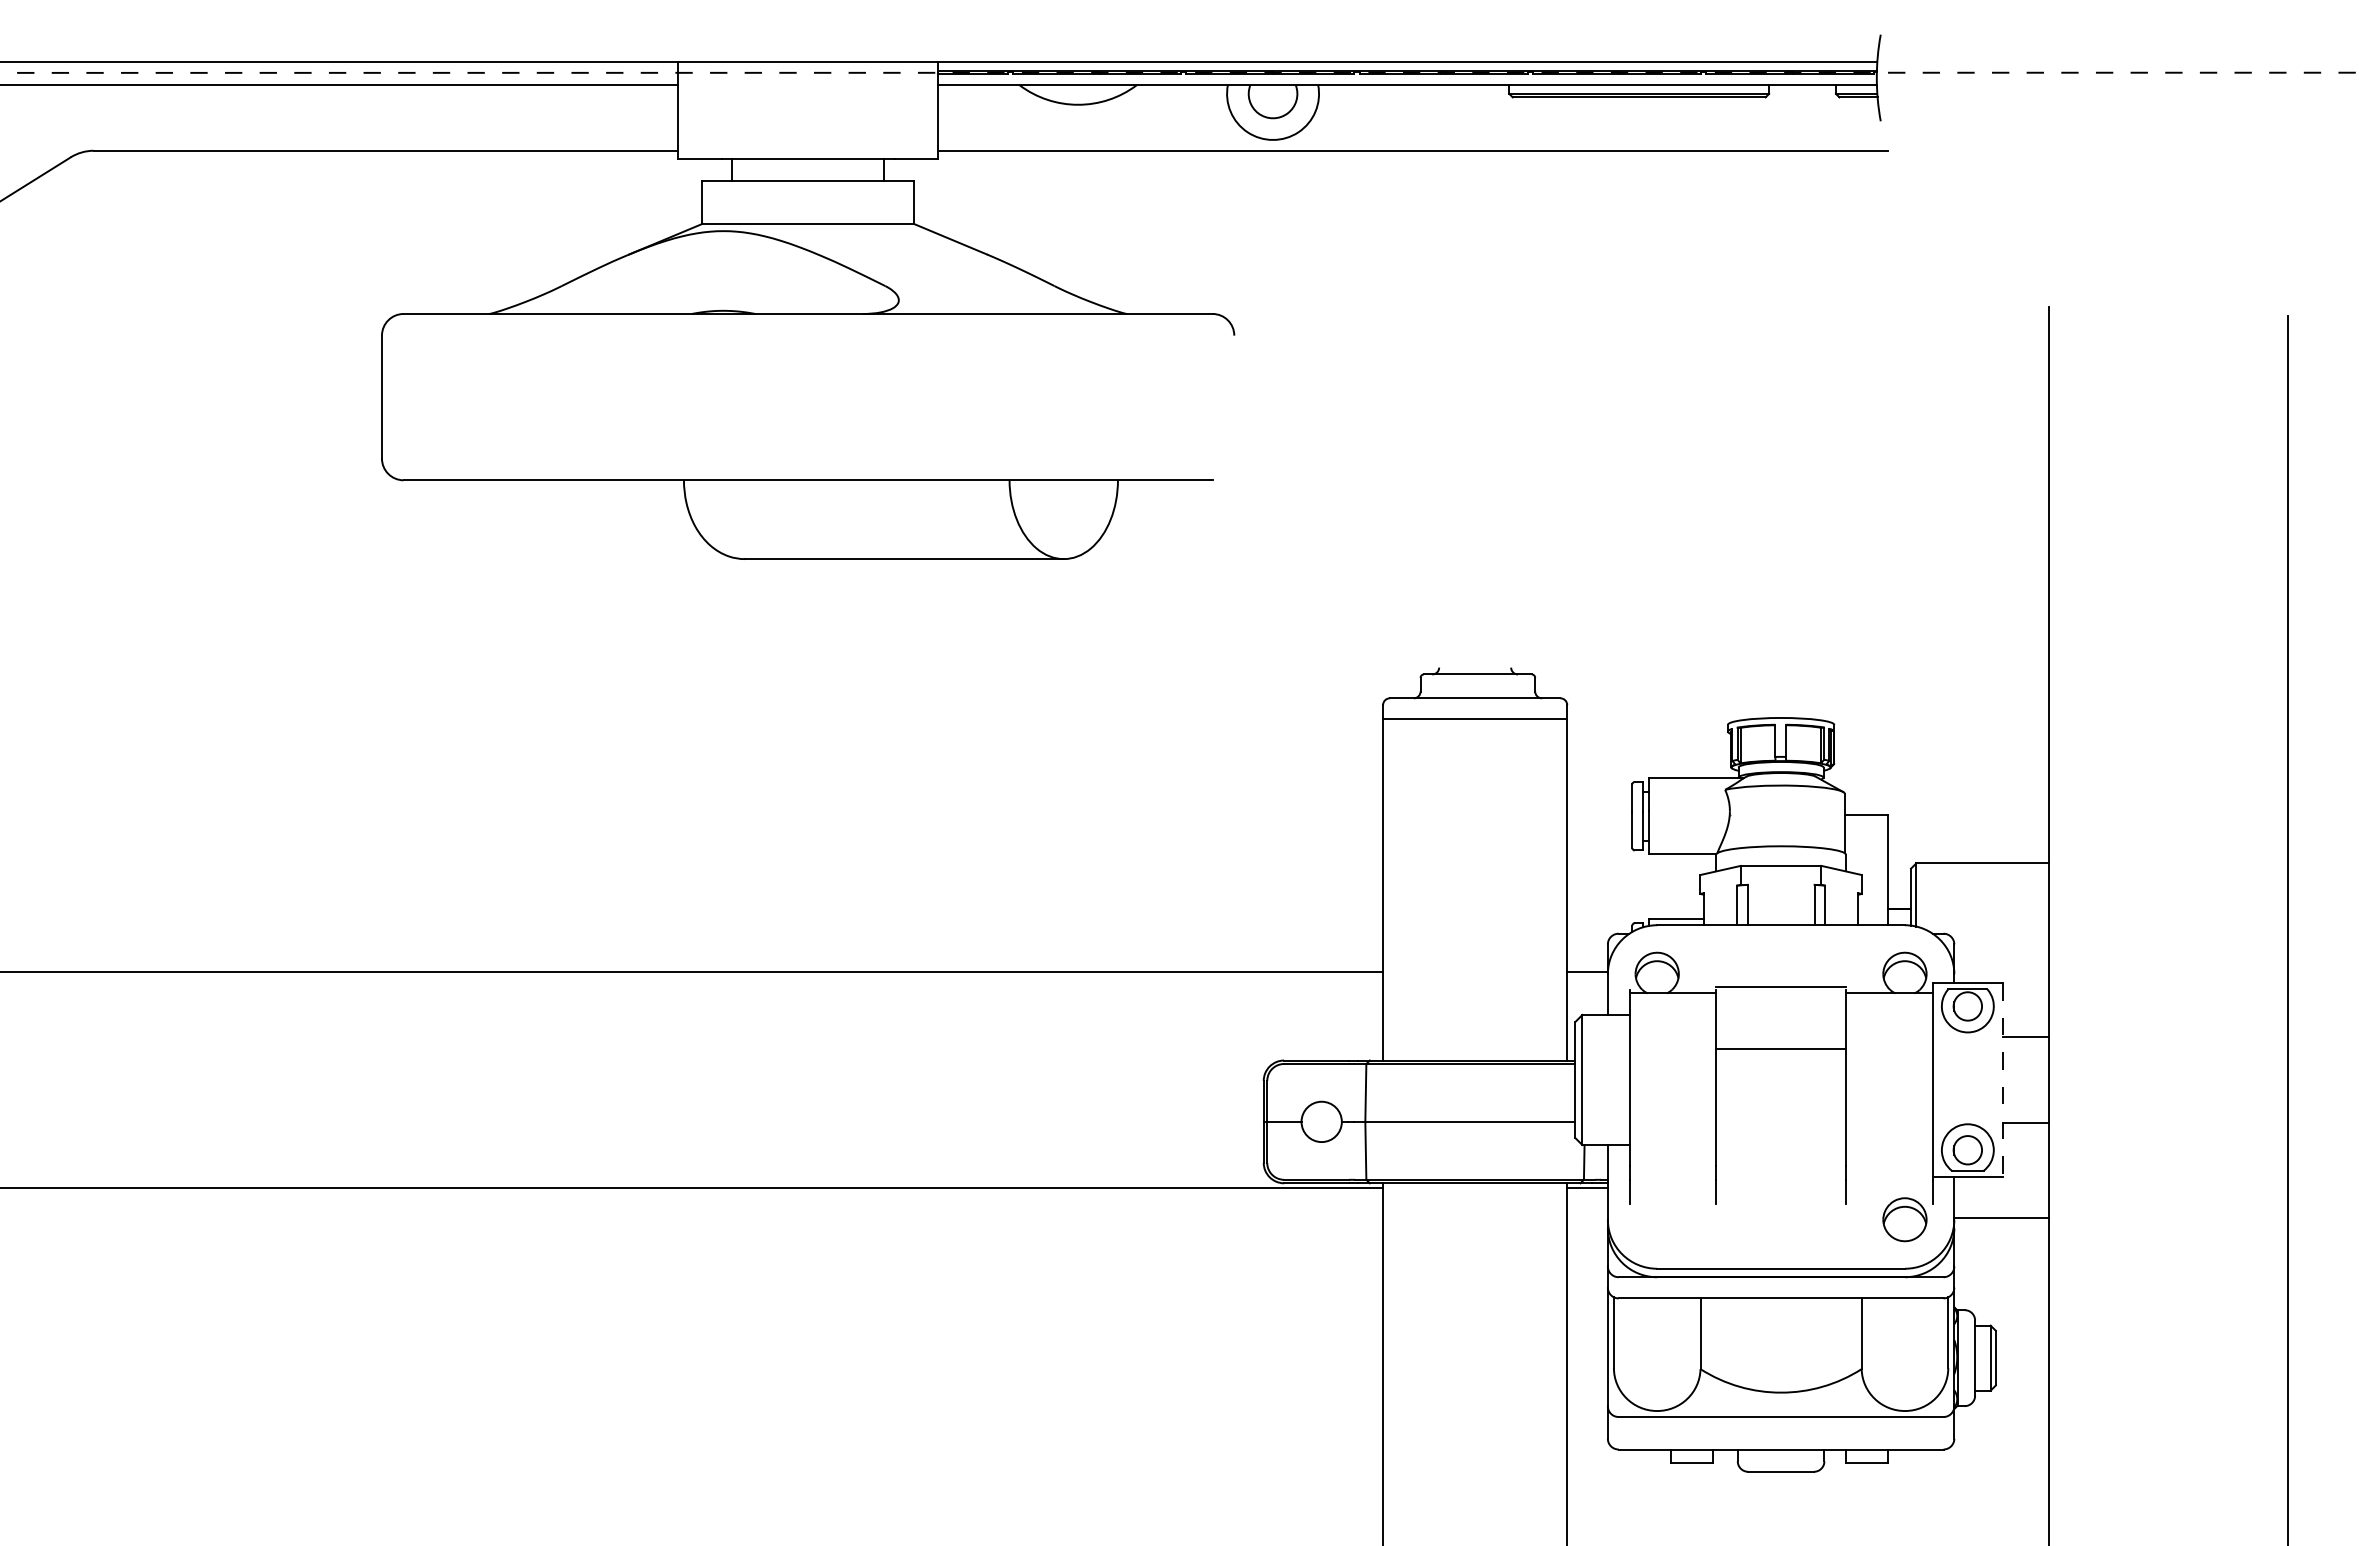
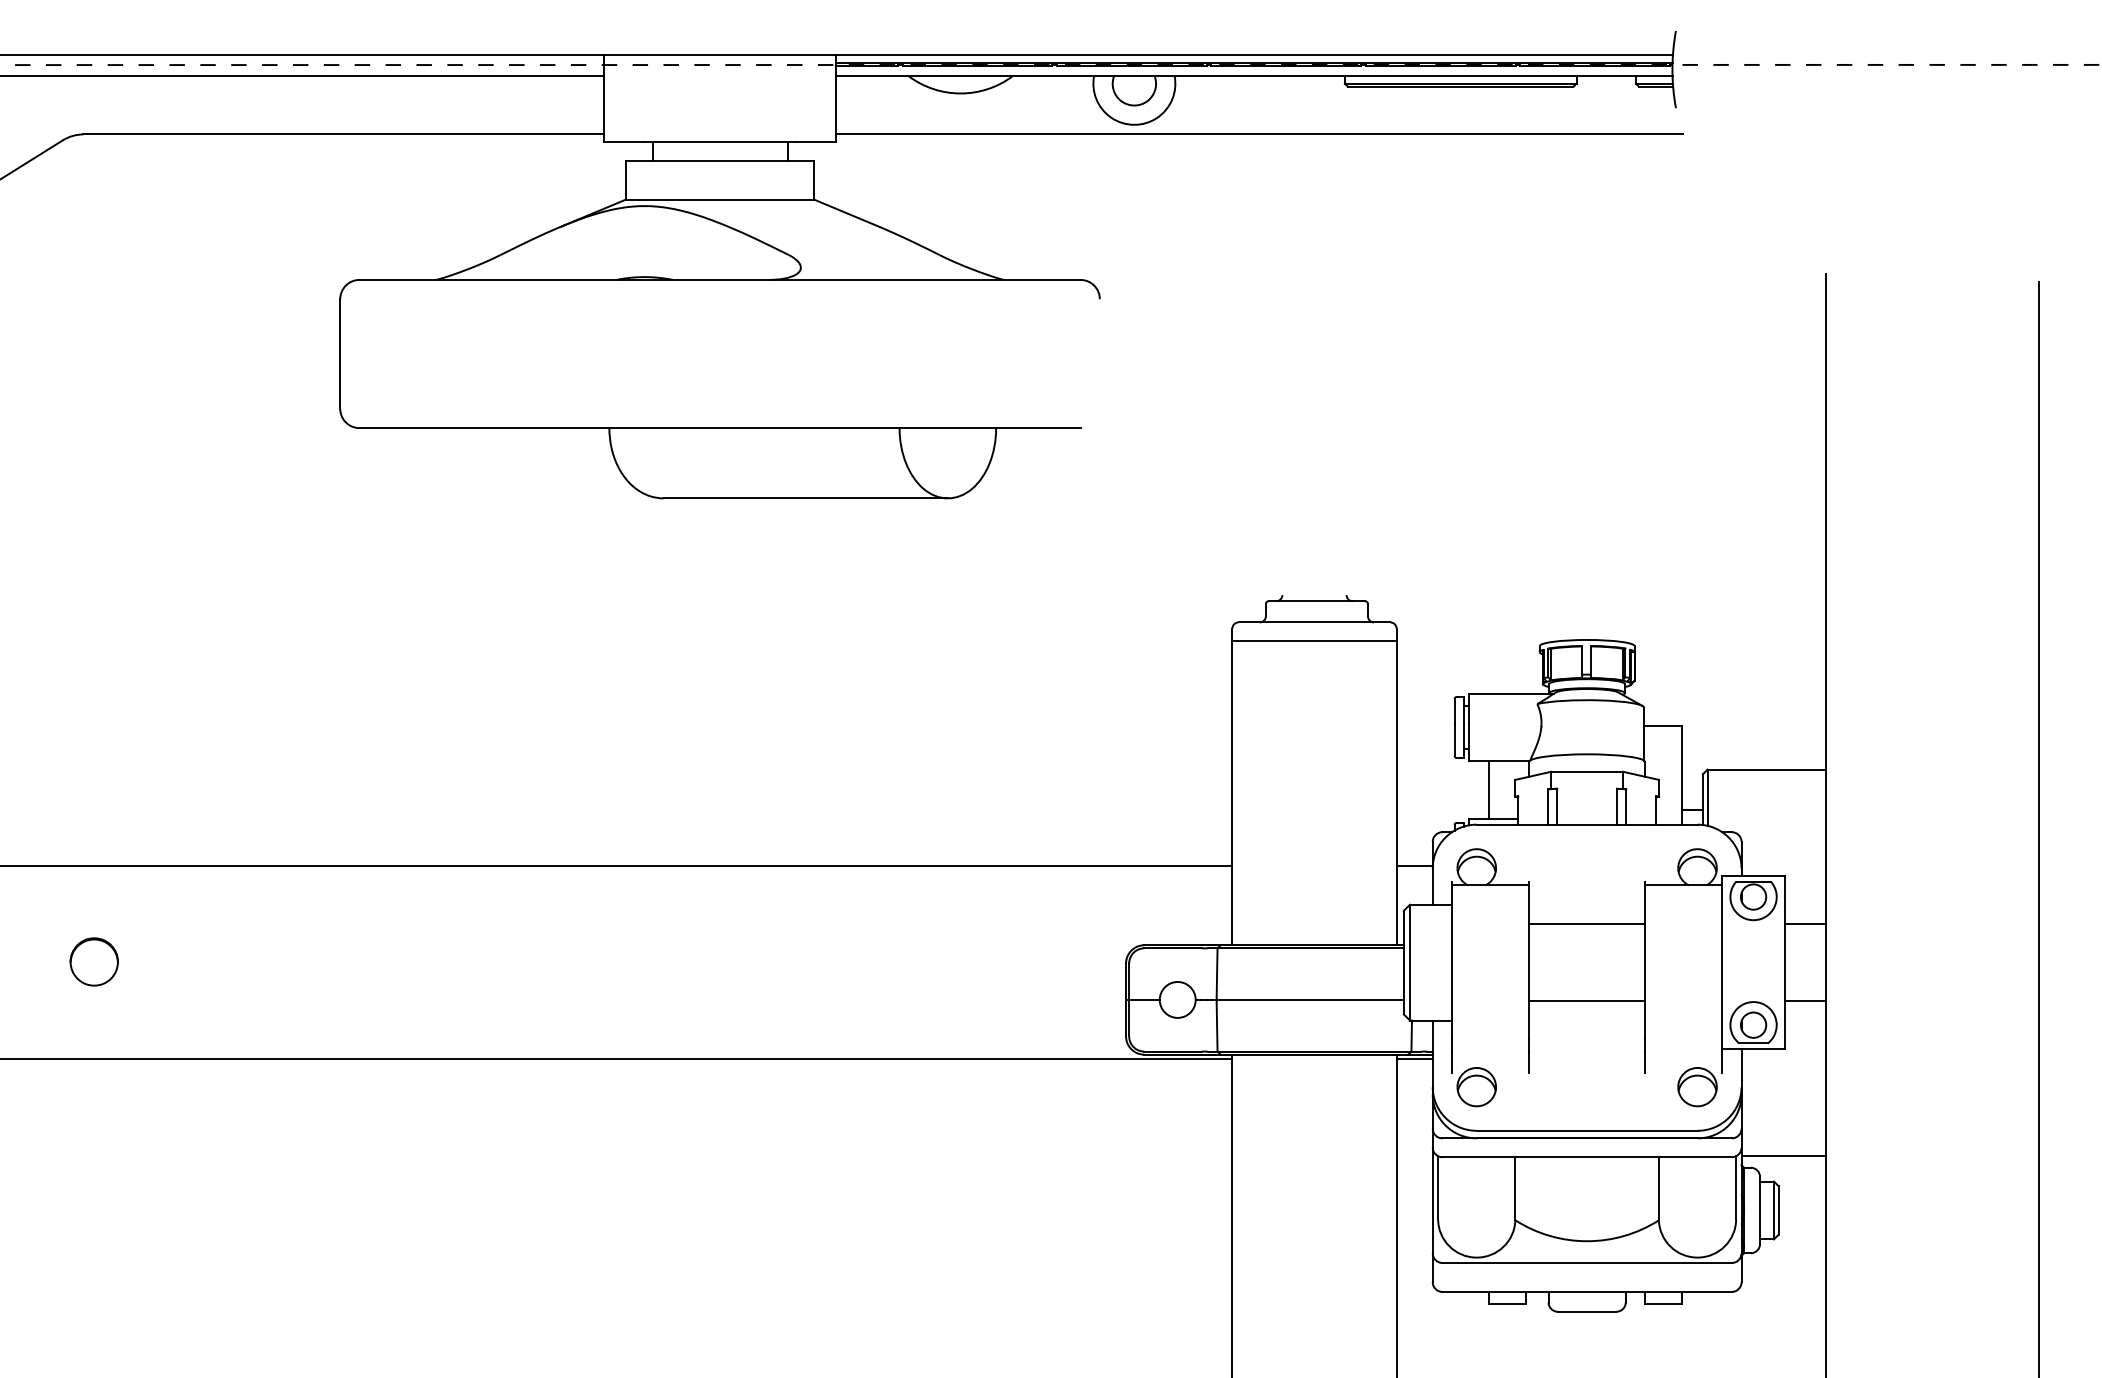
line: (1671, 886) -> (1489, 790), added
line: (1781, 986) -> (1587, 923), moved
line: (1781, 1049) -> (1587, 1001), moved
part: (105, 1078) -> (93, 961), added
line: (2003, 1080) -> (1785, 963), dashed -> solid
line: (2001, 1217) -> (1783, 1155), moved
part: (1656, 1219) -> (1476, 1086), added

